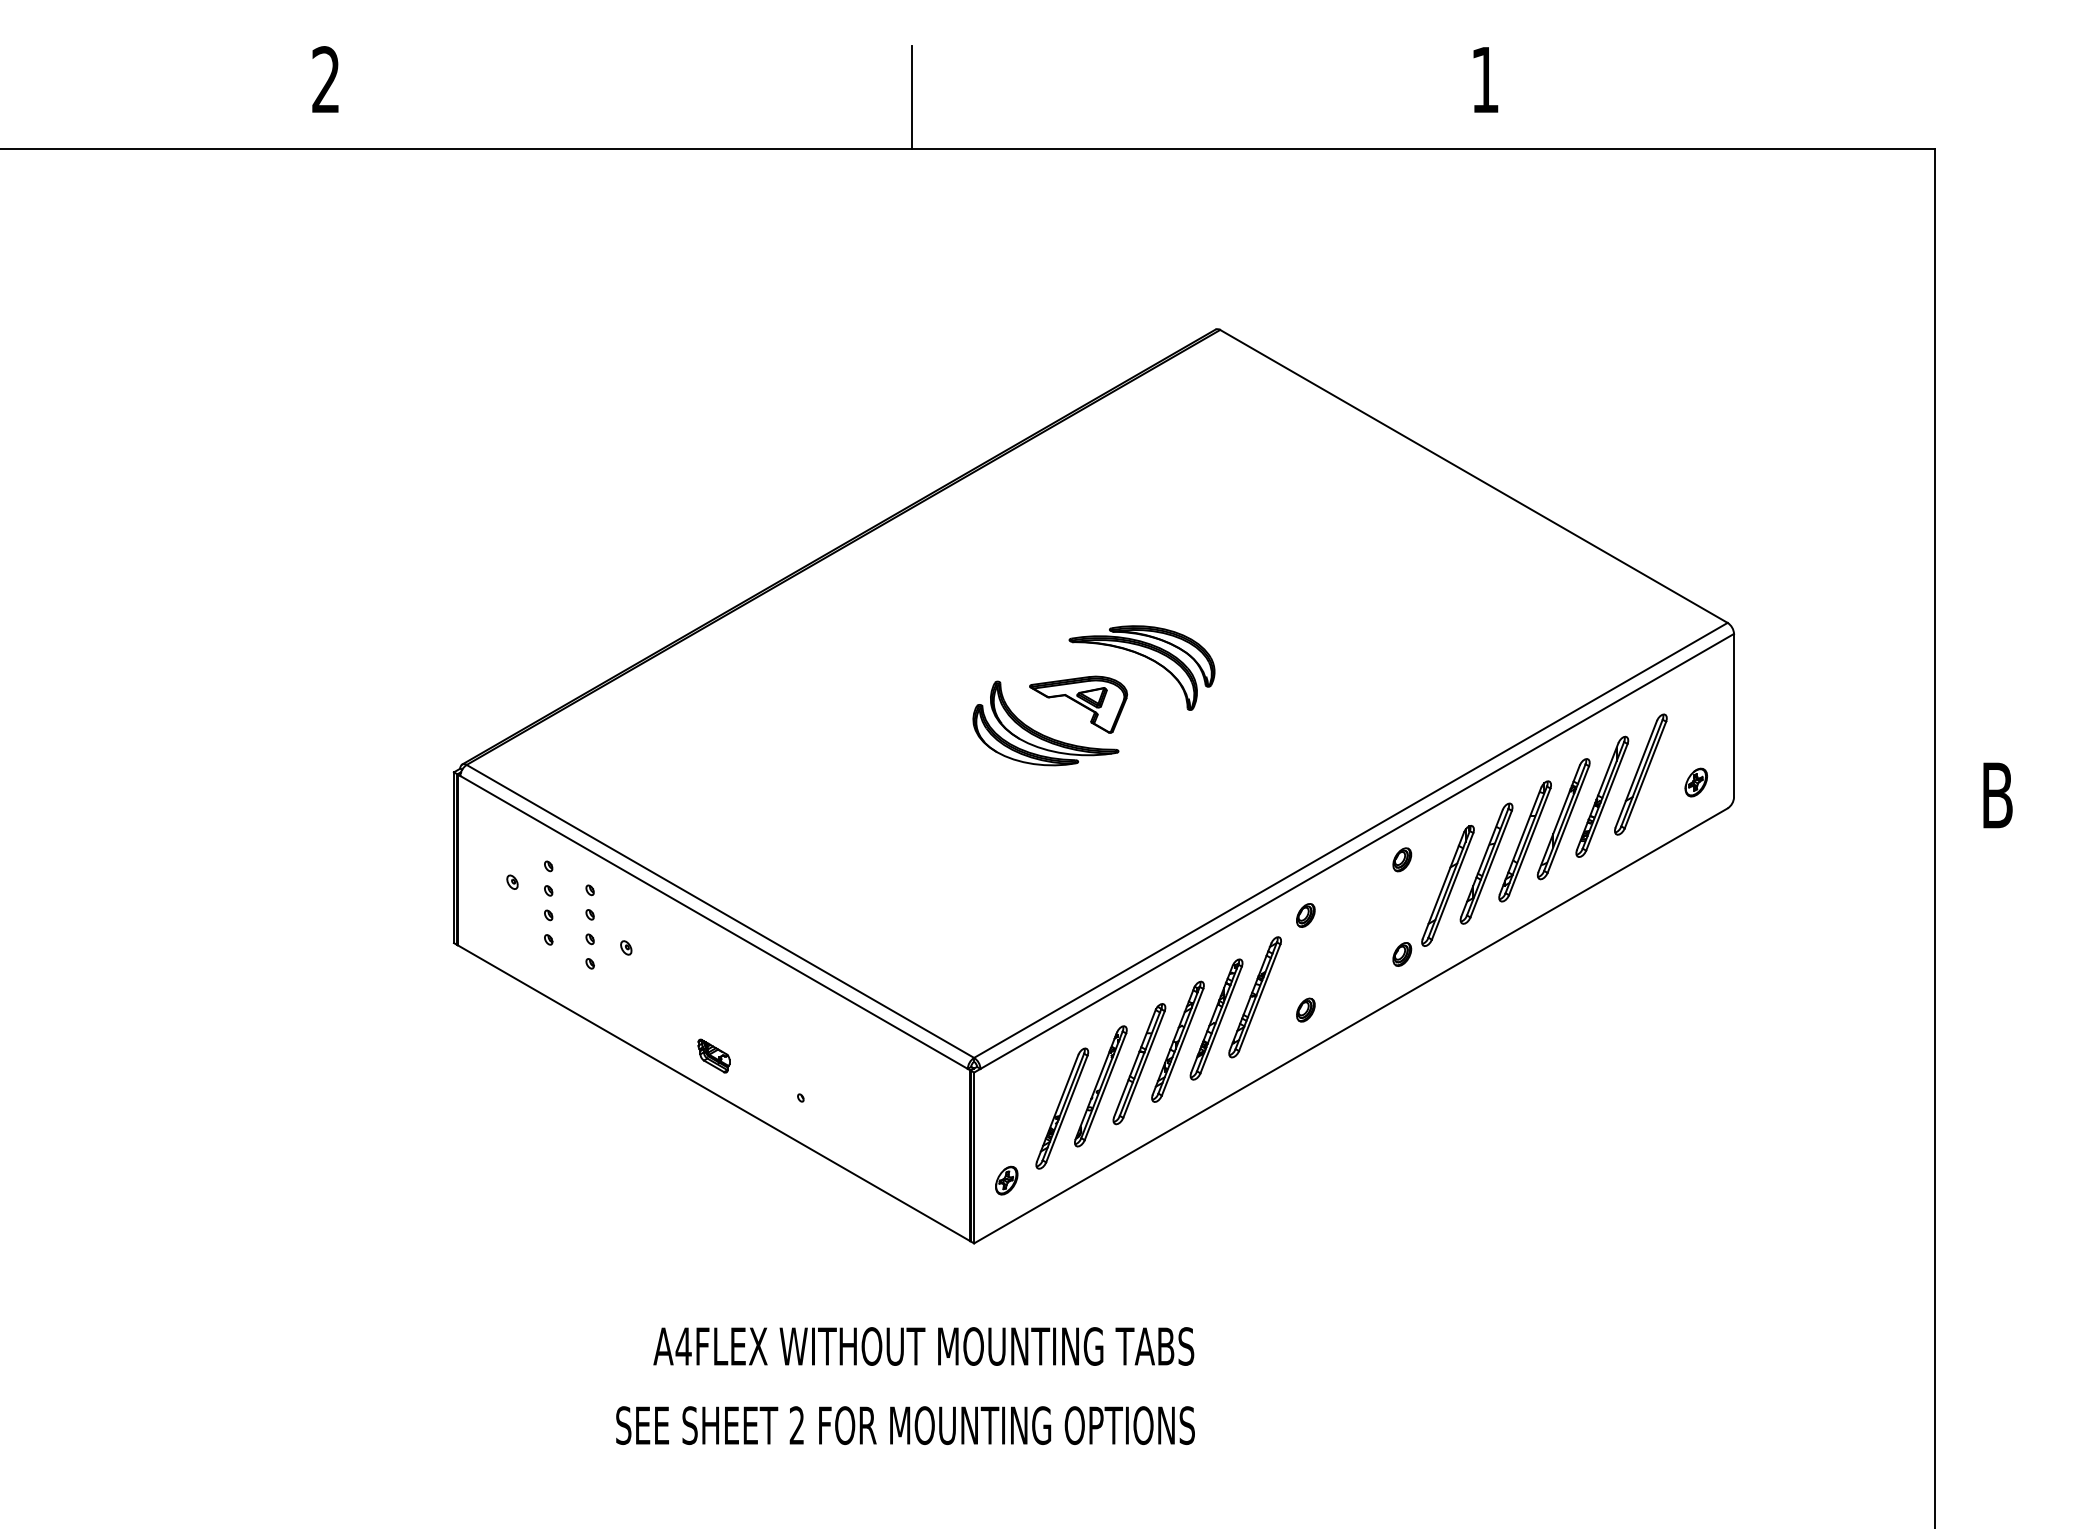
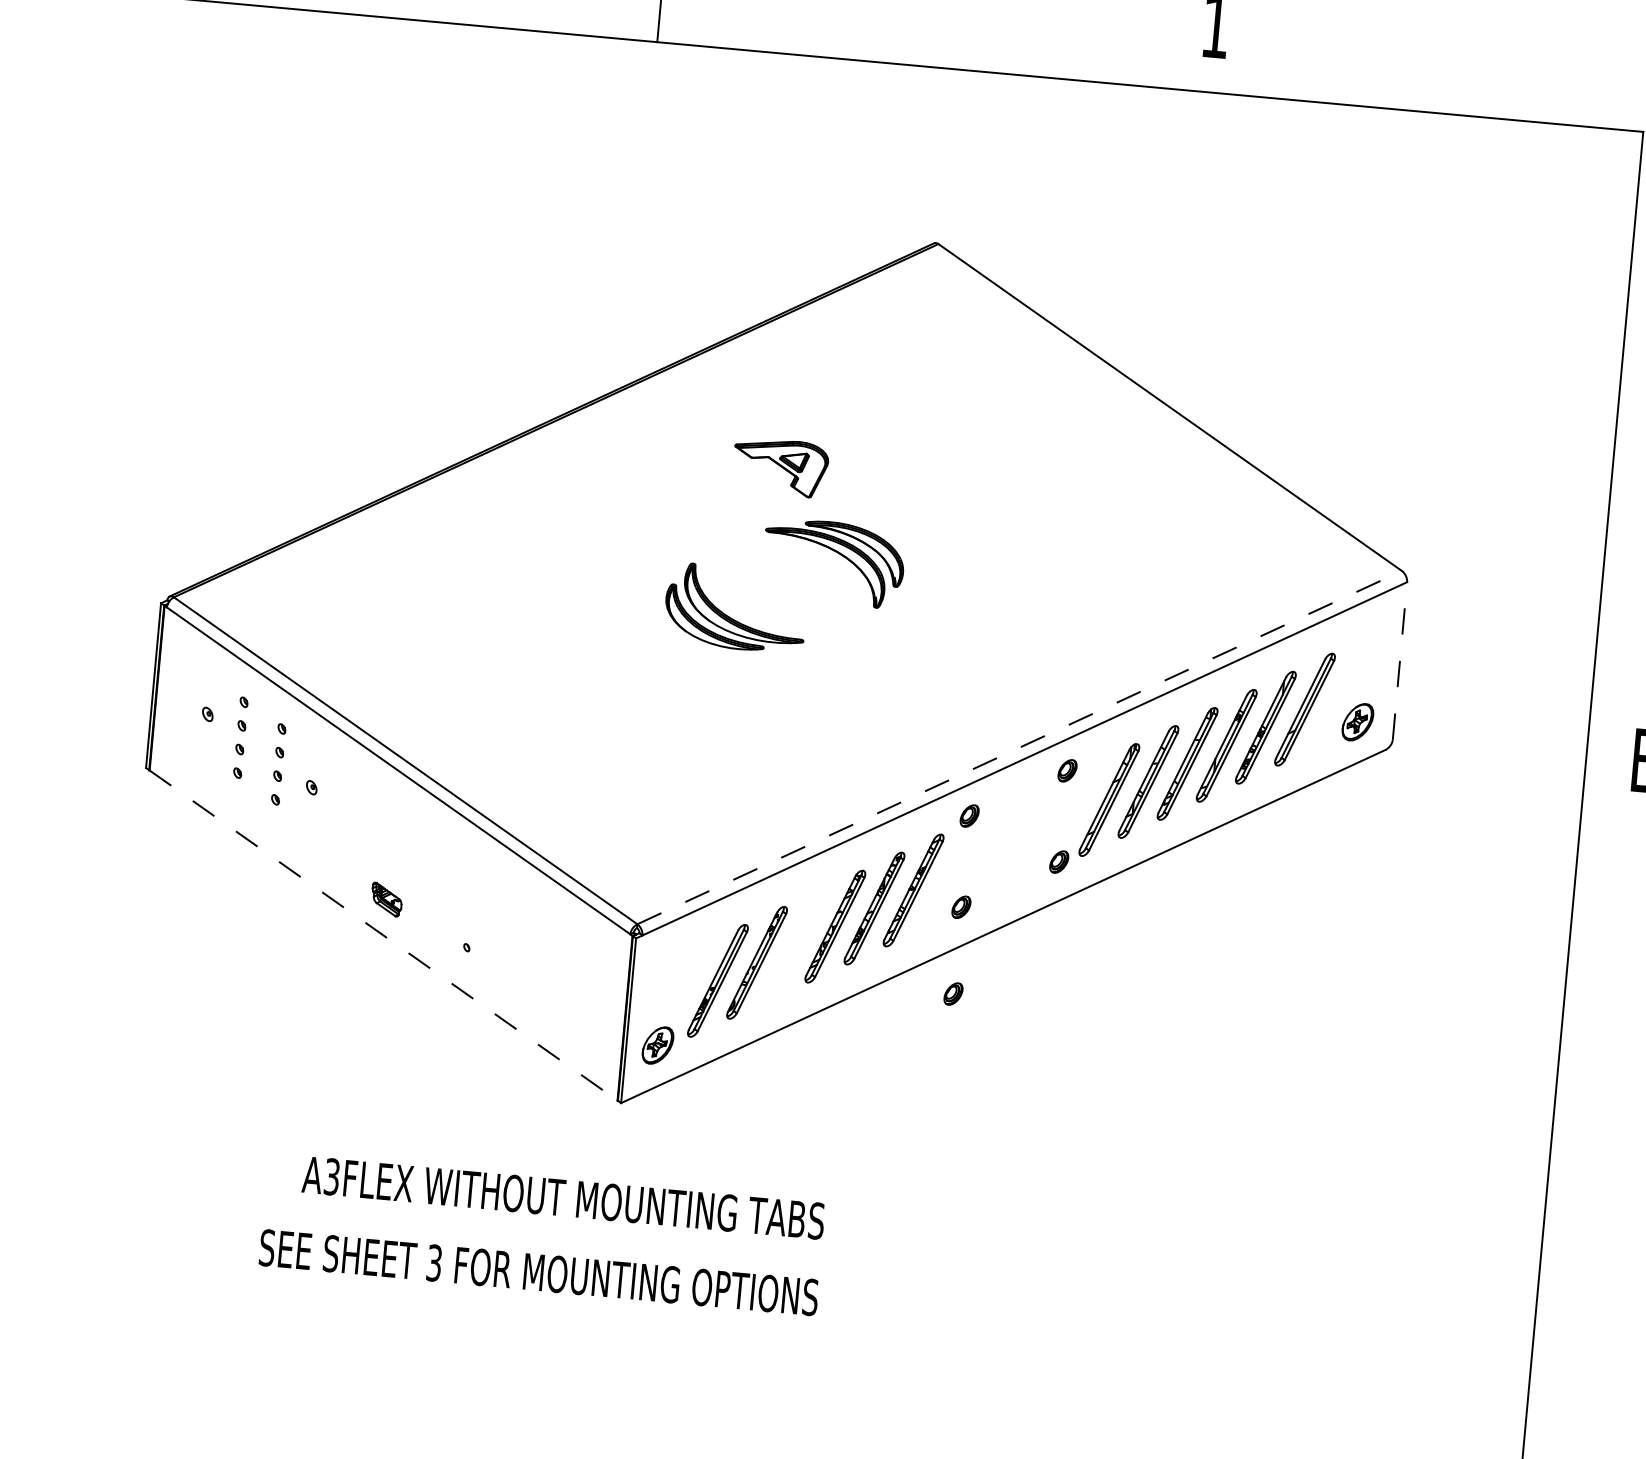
part: (1078, 704) -> (780, 467), moved
line: (1734, 715) -> (1400, 660), solid -> dashed
part: (1695, 782) -> (1356, 722), size x1.4
line: (1351, 840) -> (1020, 747), solid -> dashed
part: (1139, 1064) -> (796, 945), removed
line: (714, 1093) -> (384, 935), solid -> dashed
part: (1305, 1099) -> (953, 993), added
part: (1006, 1180) -> (657, 1045), size x1.4
text: (683, 1346) -> (331, 1176), A4FLEX -> A3FLEX
text: (796, 1425) -> (433, 1263), 2 -> 3

